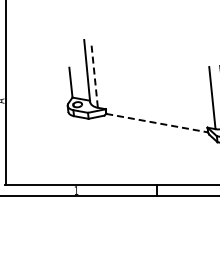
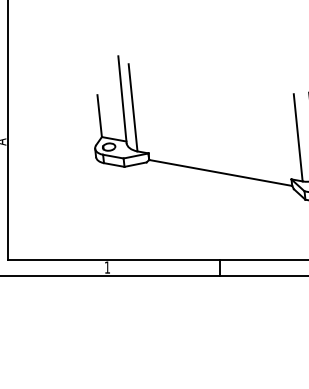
line: (94, 77) -> (132, 108), dashed -> solid
line: (157, 123) -> (221, 173), dashed -> solid

